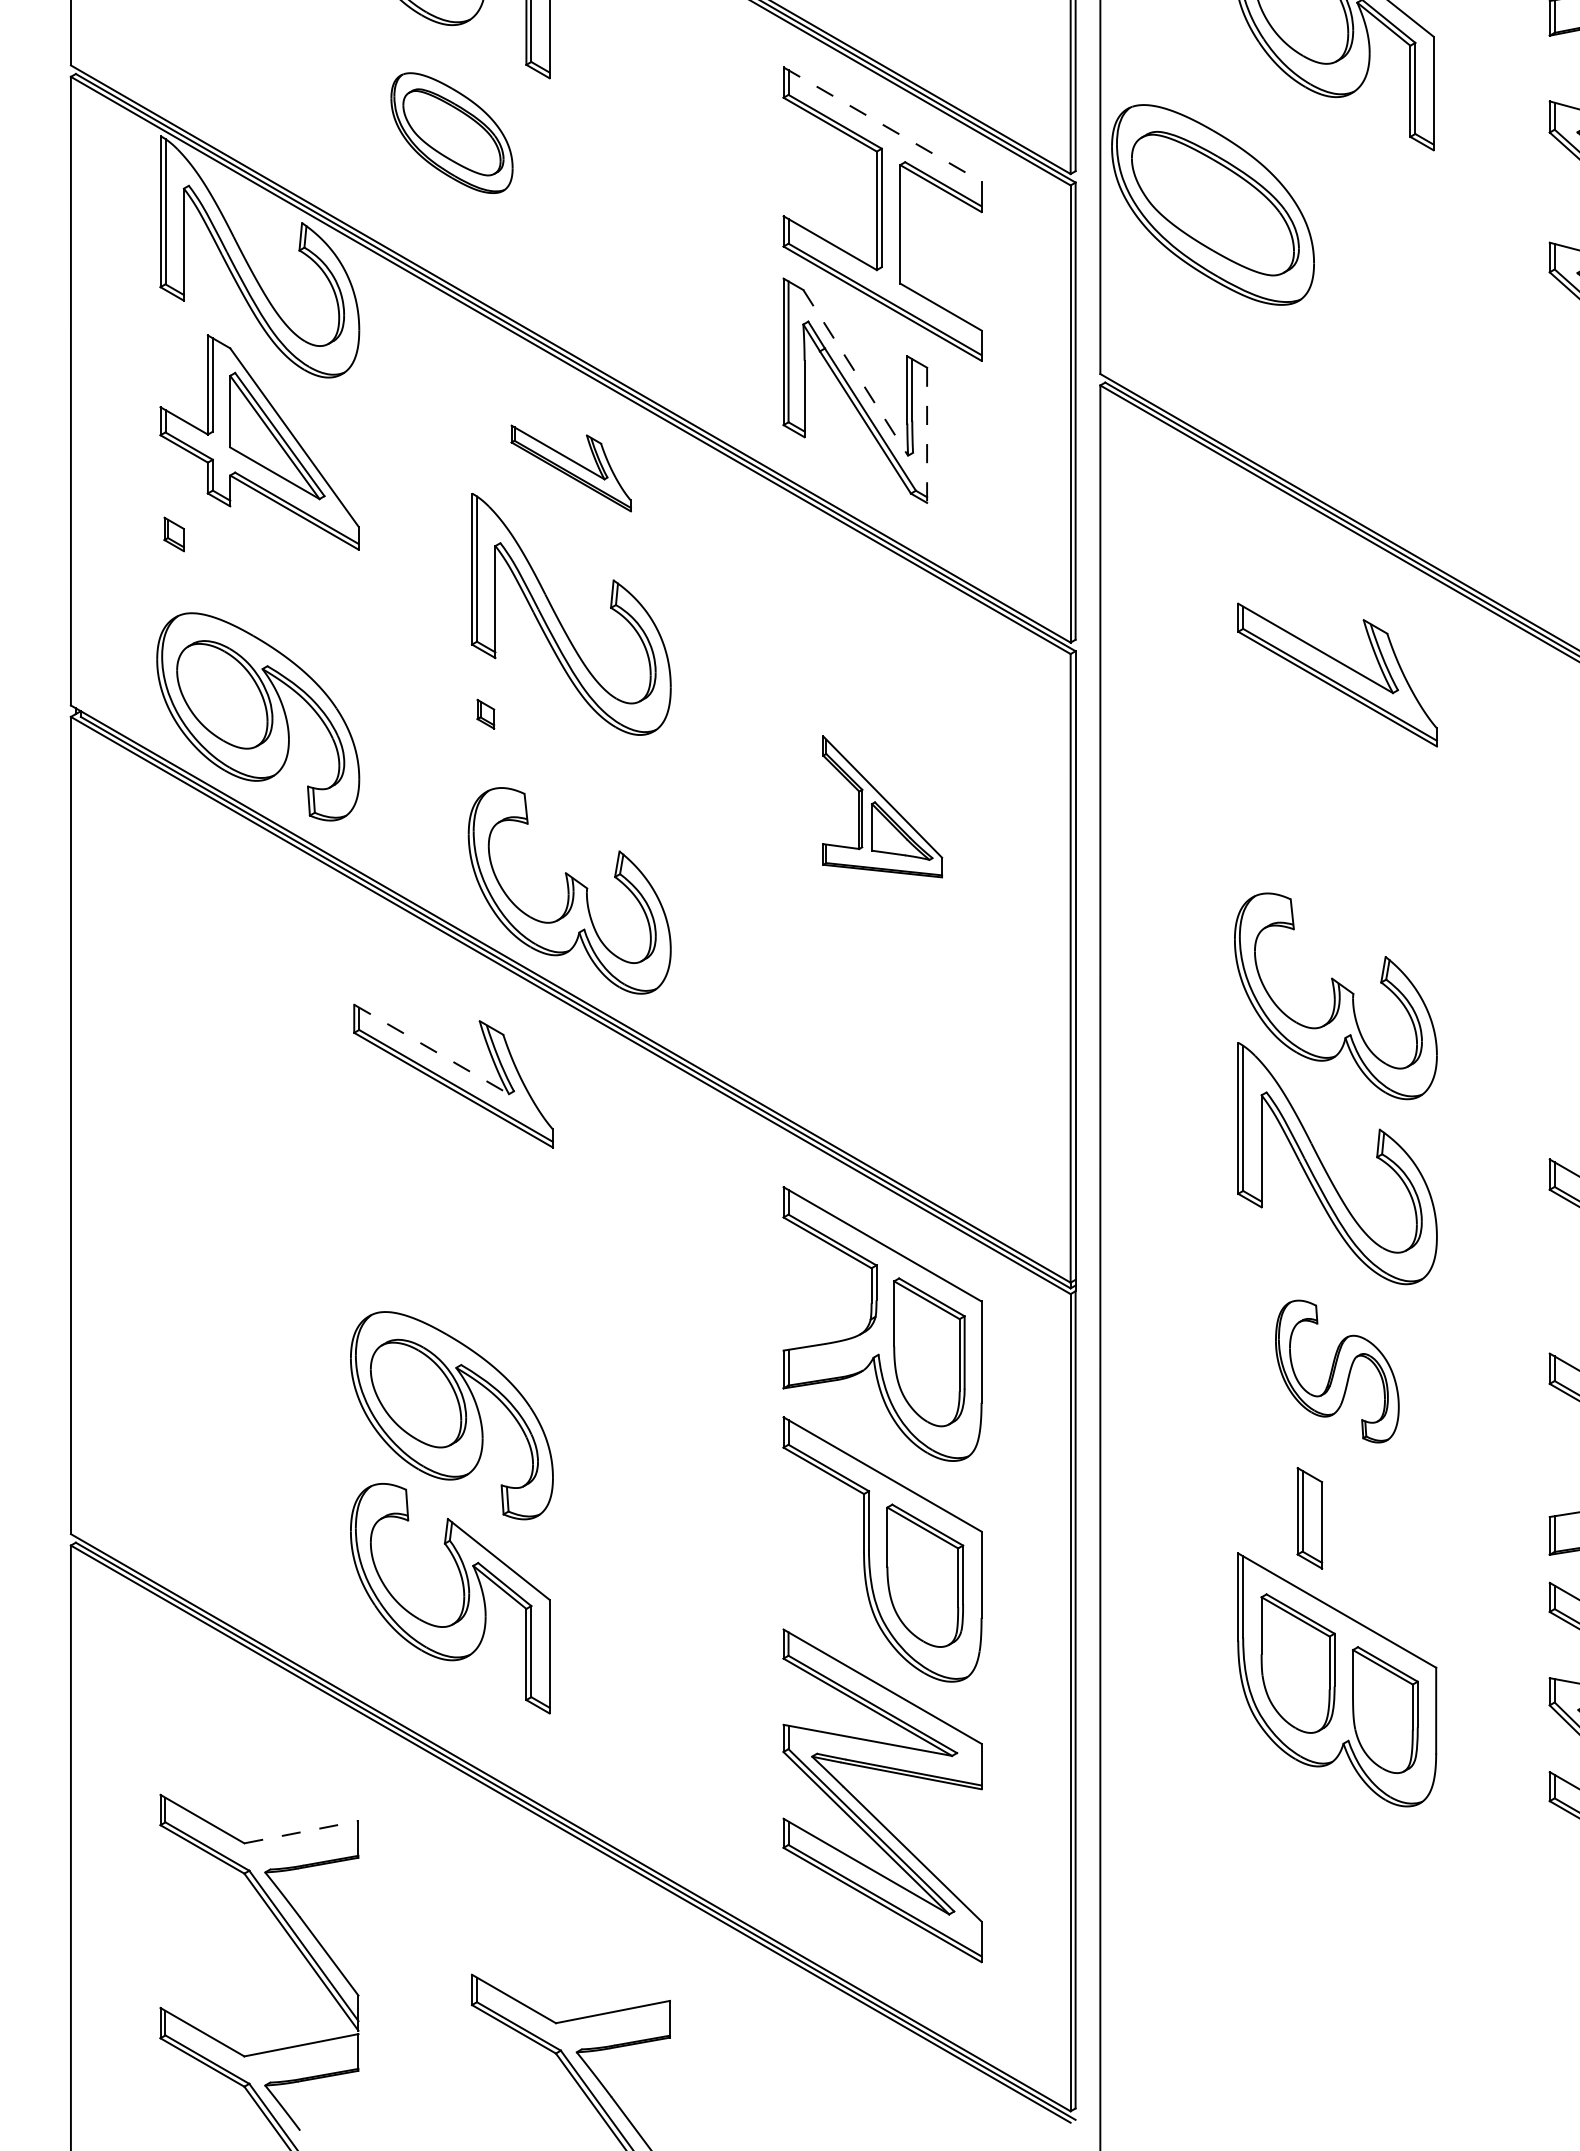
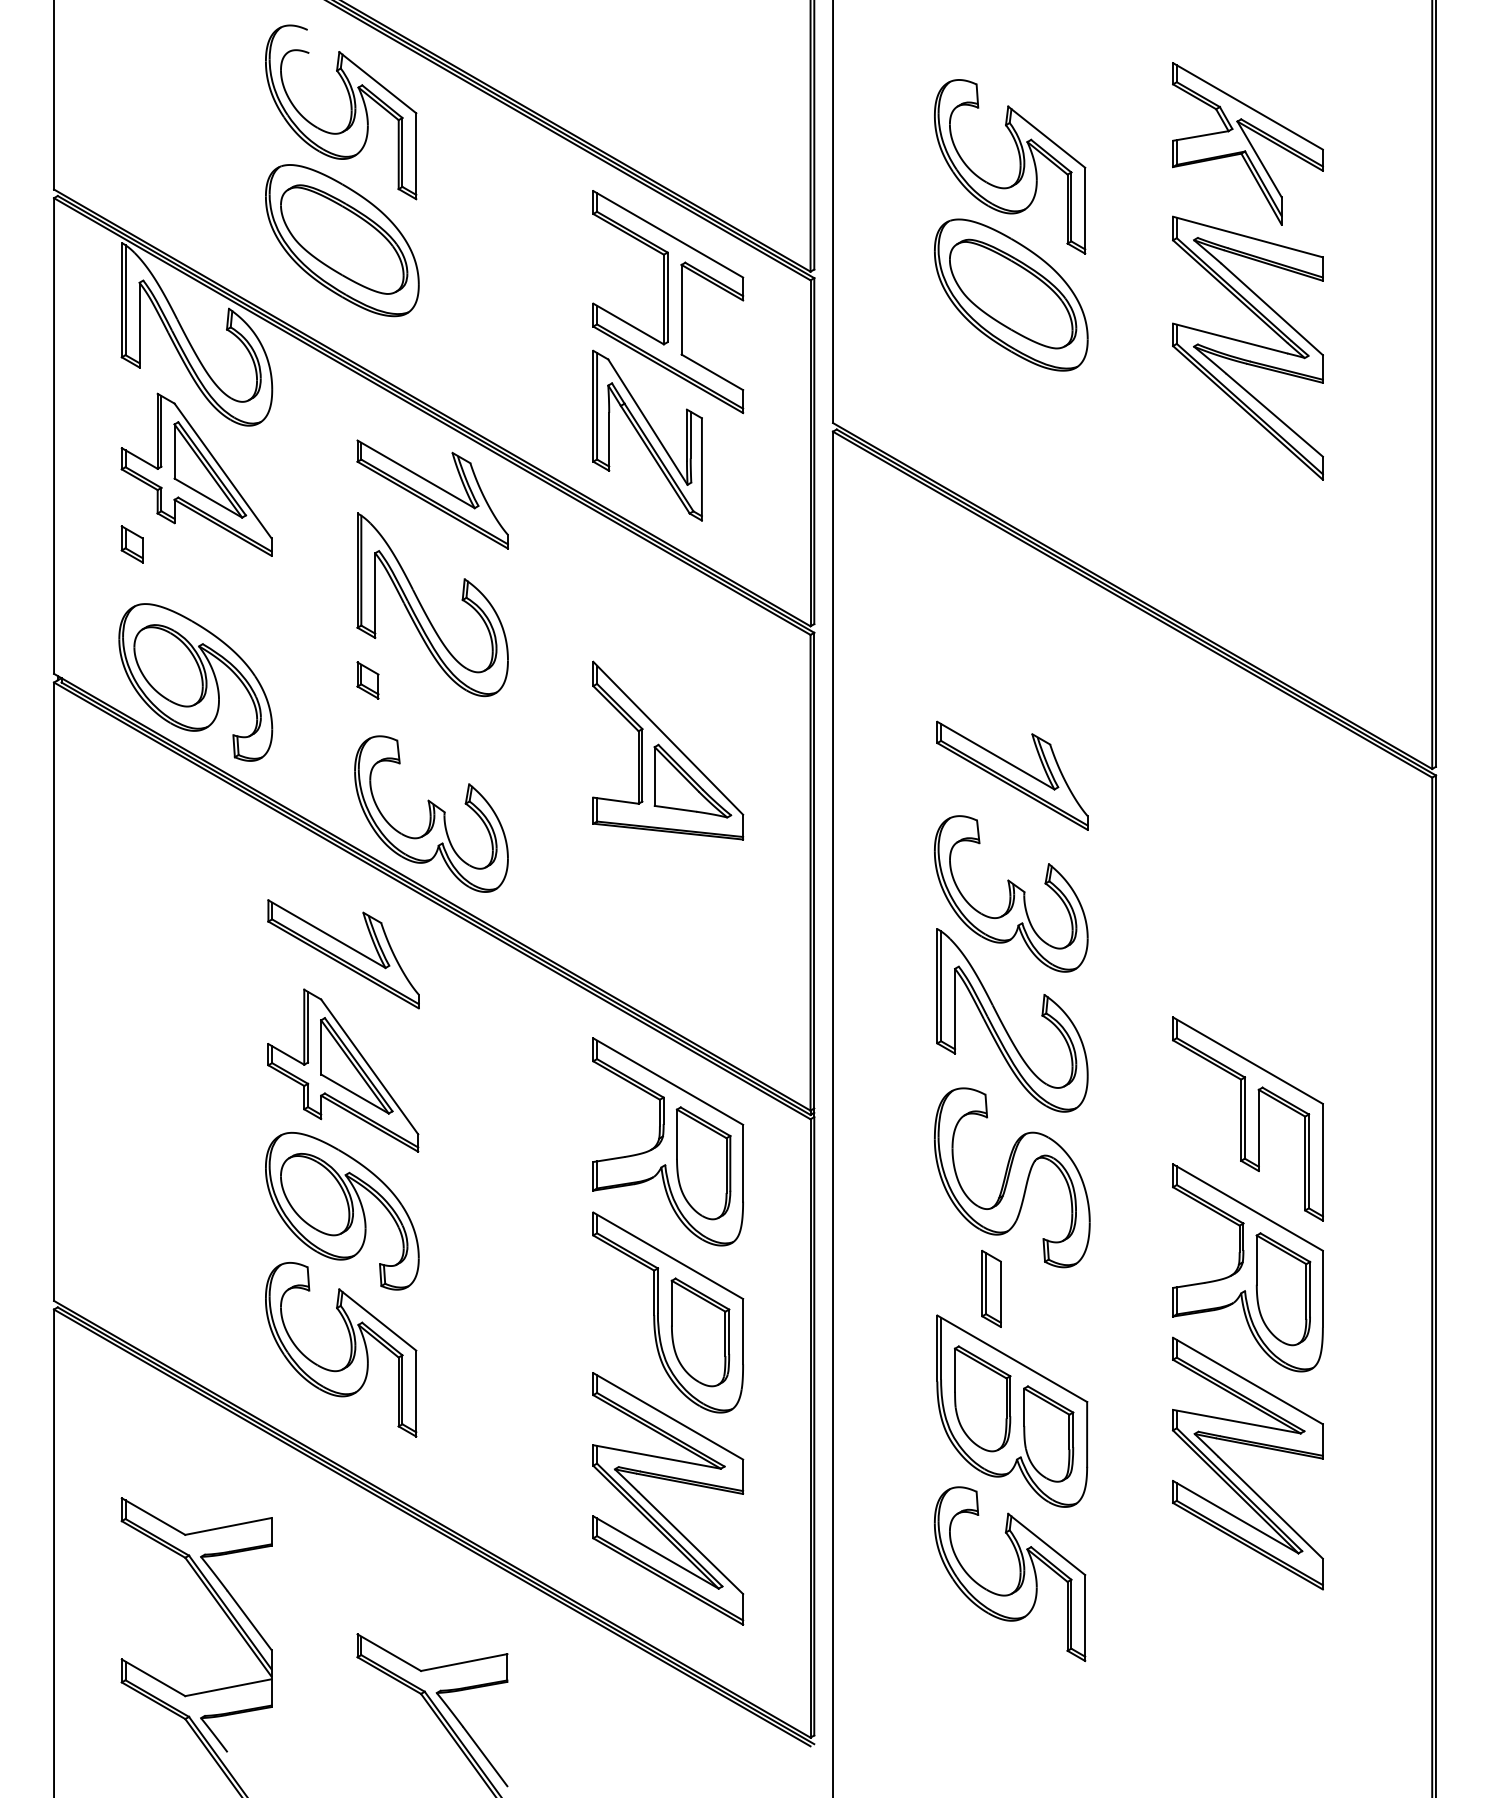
line: (882, 124) -> (668, 234), dashed -> solid
part: (452, 132) -> (342, 240), size x1.67
part: (1213, 204) -> (1011, 294), moved
line: (856, 373) -> (648, 422), dashed -> solid
line: (926, 435) -> (701, 469), dashed -> solid
part: (571, 468) -> (432, 494), size x1.67
part: (173, 534) -> (131, 544), size x1.43
part: (1337, 674) -> (1012, 775), moved
part: (485, 714) -> (367, 680), size x1.67
part: (882, 806) -> (668, 750), size x1.67
line: (432, 1049) -> (327, 934), dashed -> solid
part: (453, 1229) -> (343, 1070), added
part: (1337, 1371) -> (1012, 1177), size x1.67
line: (301, 1832) -> (228, 1526), dashed -> solid
part: (1346, 1895) -> (1019, 1574), added

